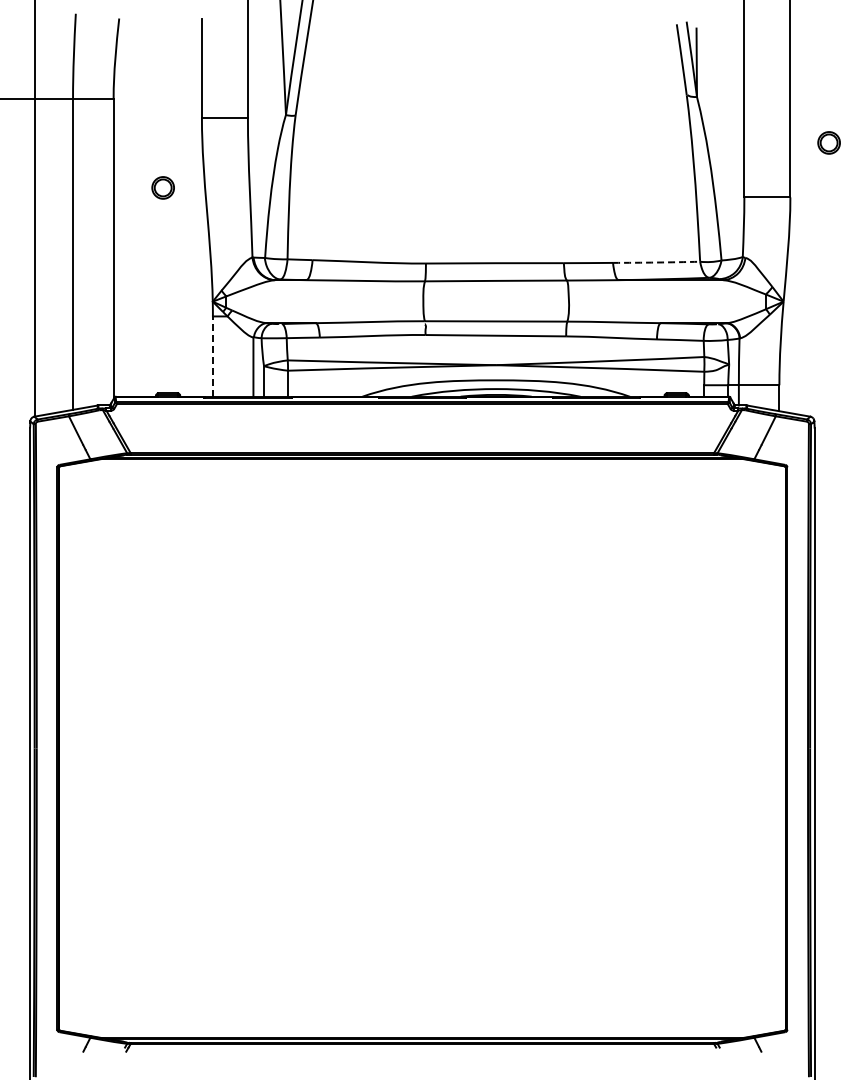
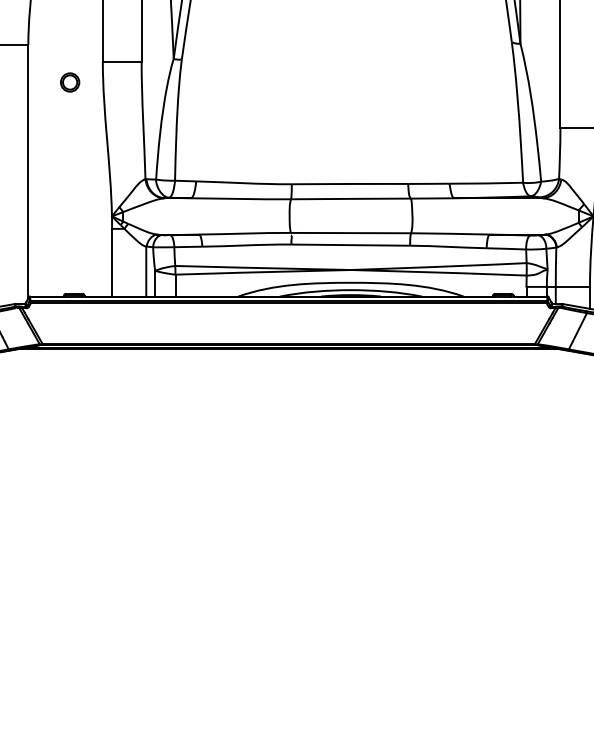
part: (162, 187) -> (69, 82), moved
arc: (656, 262) -> (486, 183), dashed -> solid
line: (212, 356) -> (111, 262), dashed -> solid

